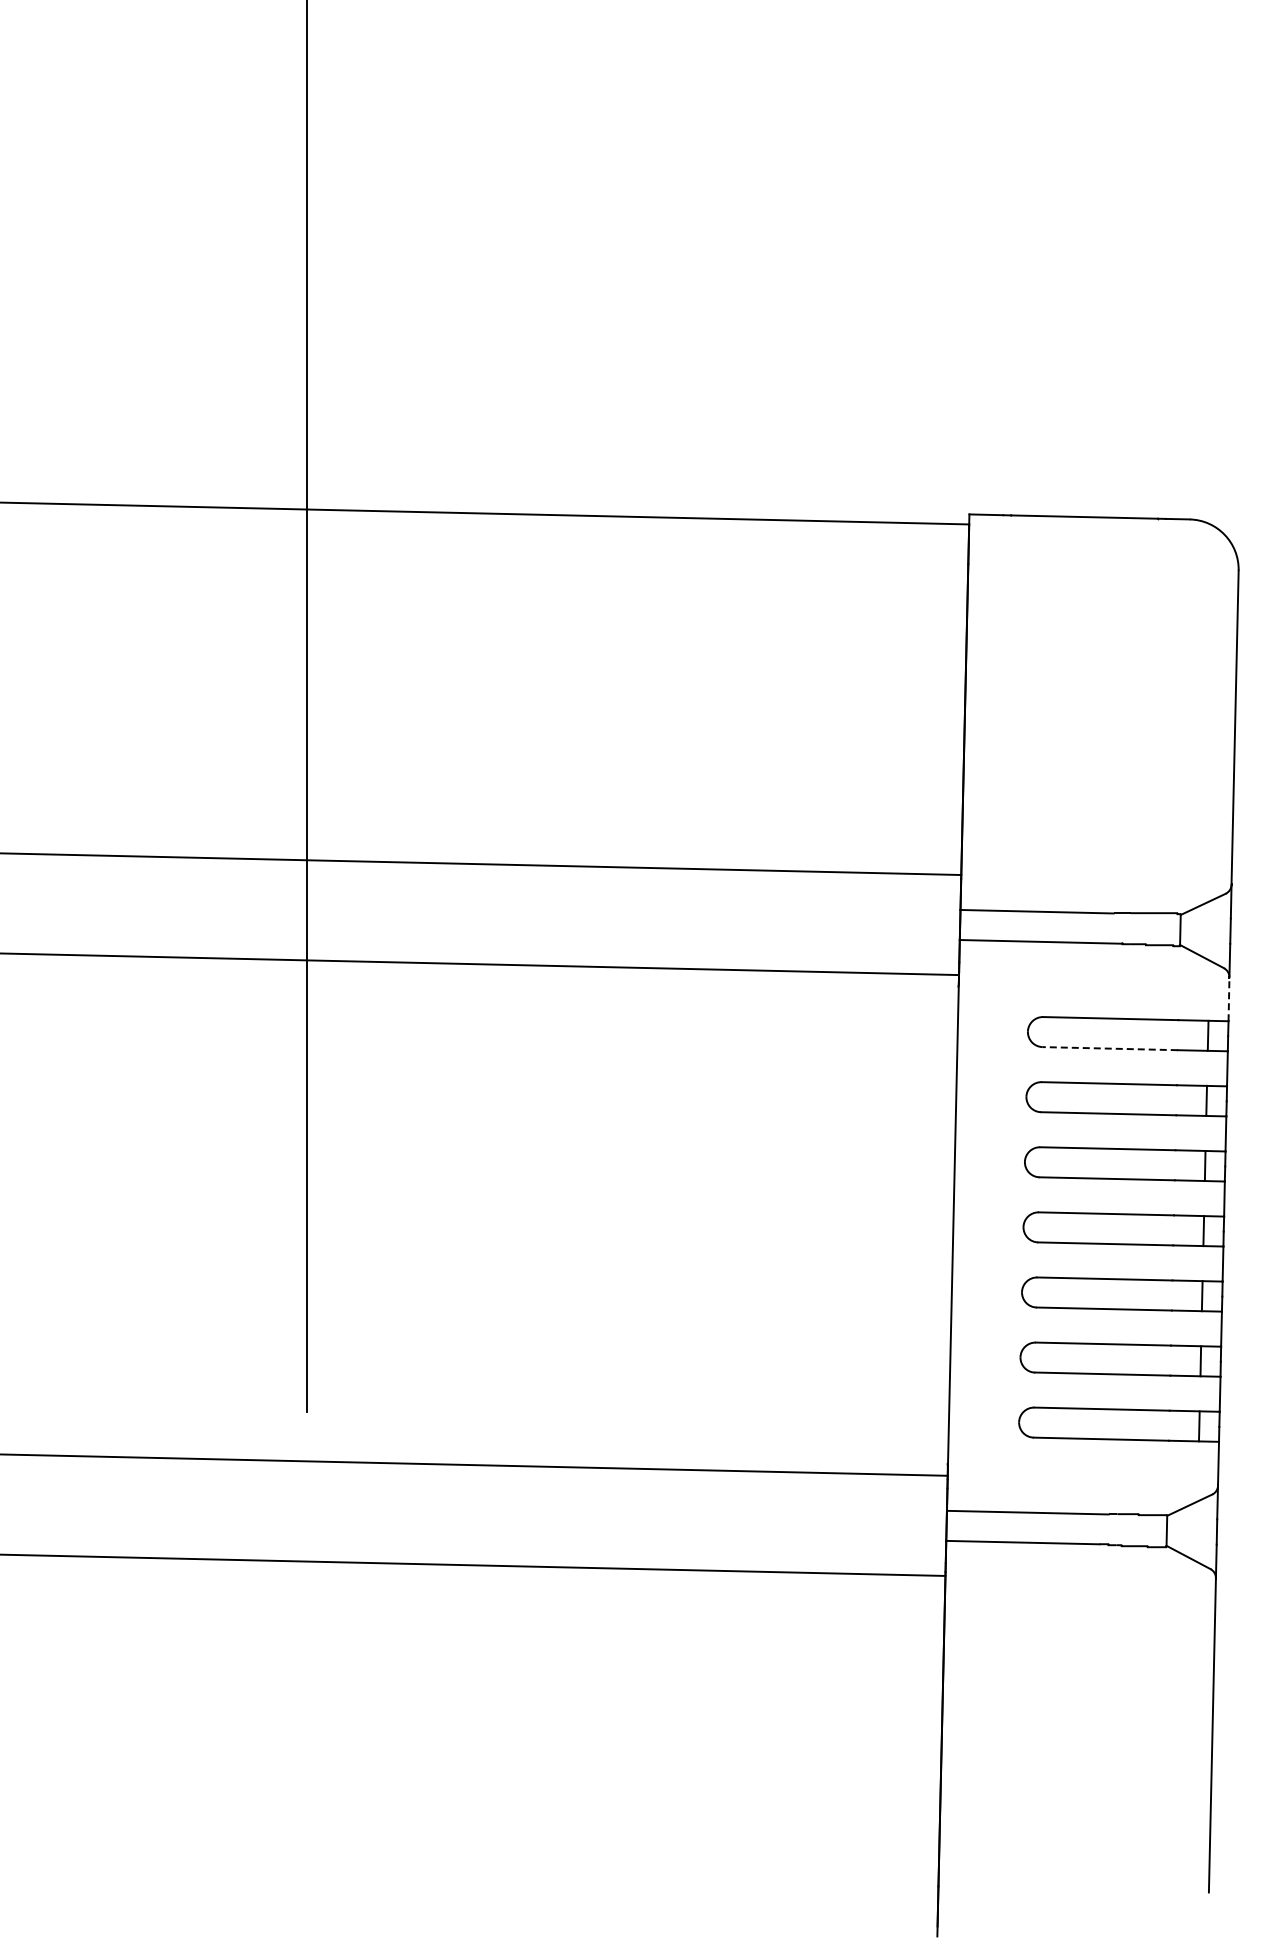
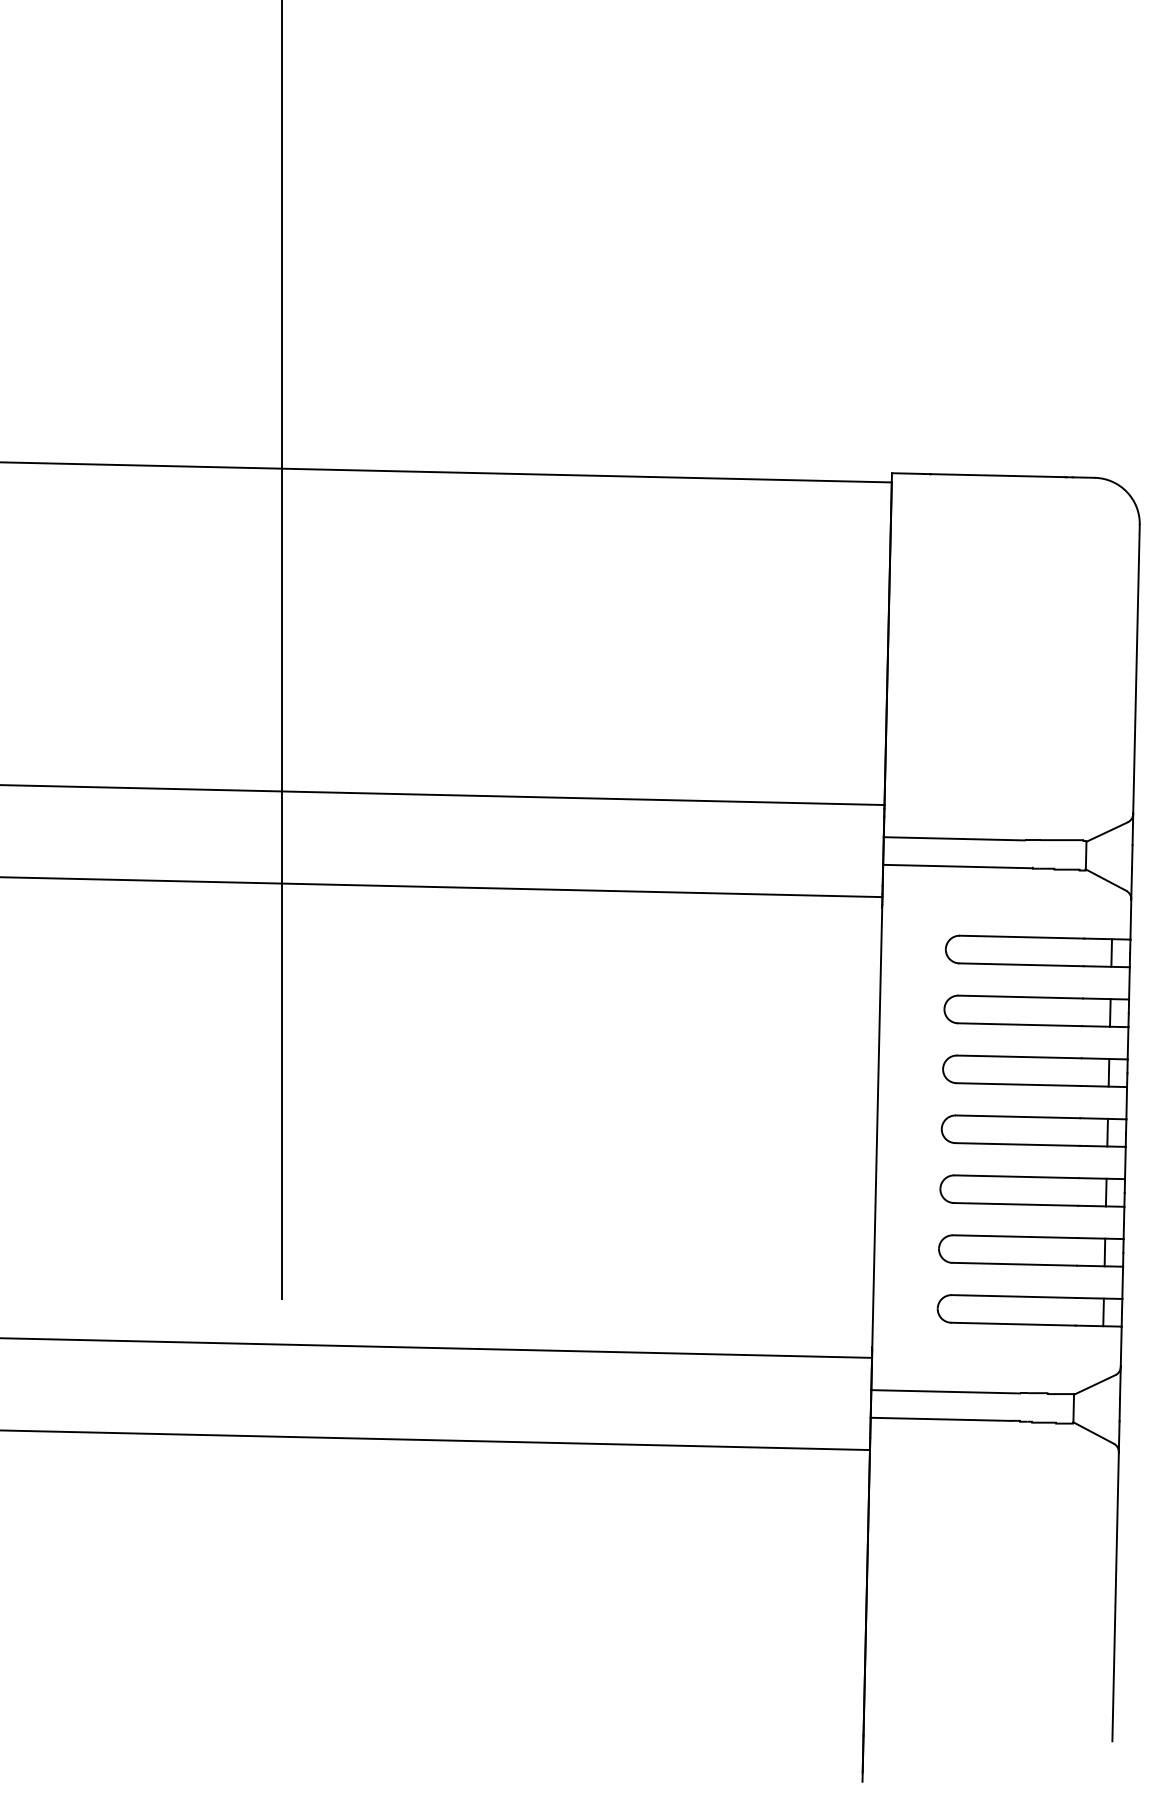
line: (1229, 999) -> (1131, 919), dashed -> solid
line: (1110, 1048) -> (1021, 964), dashed -> solid

